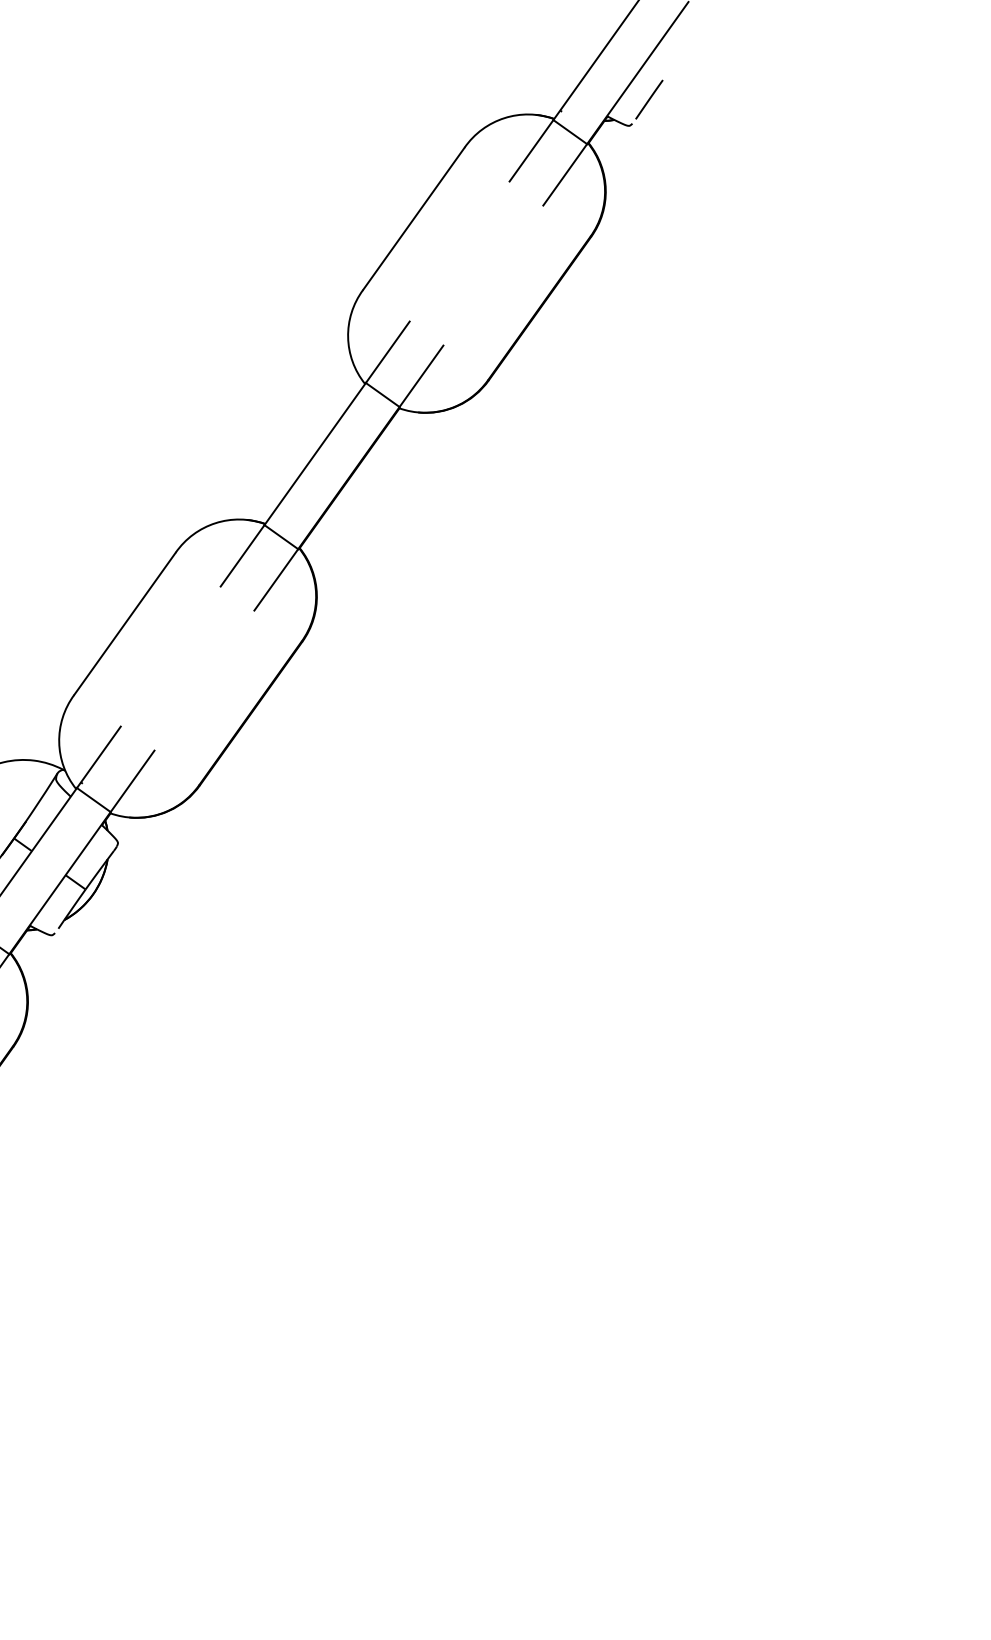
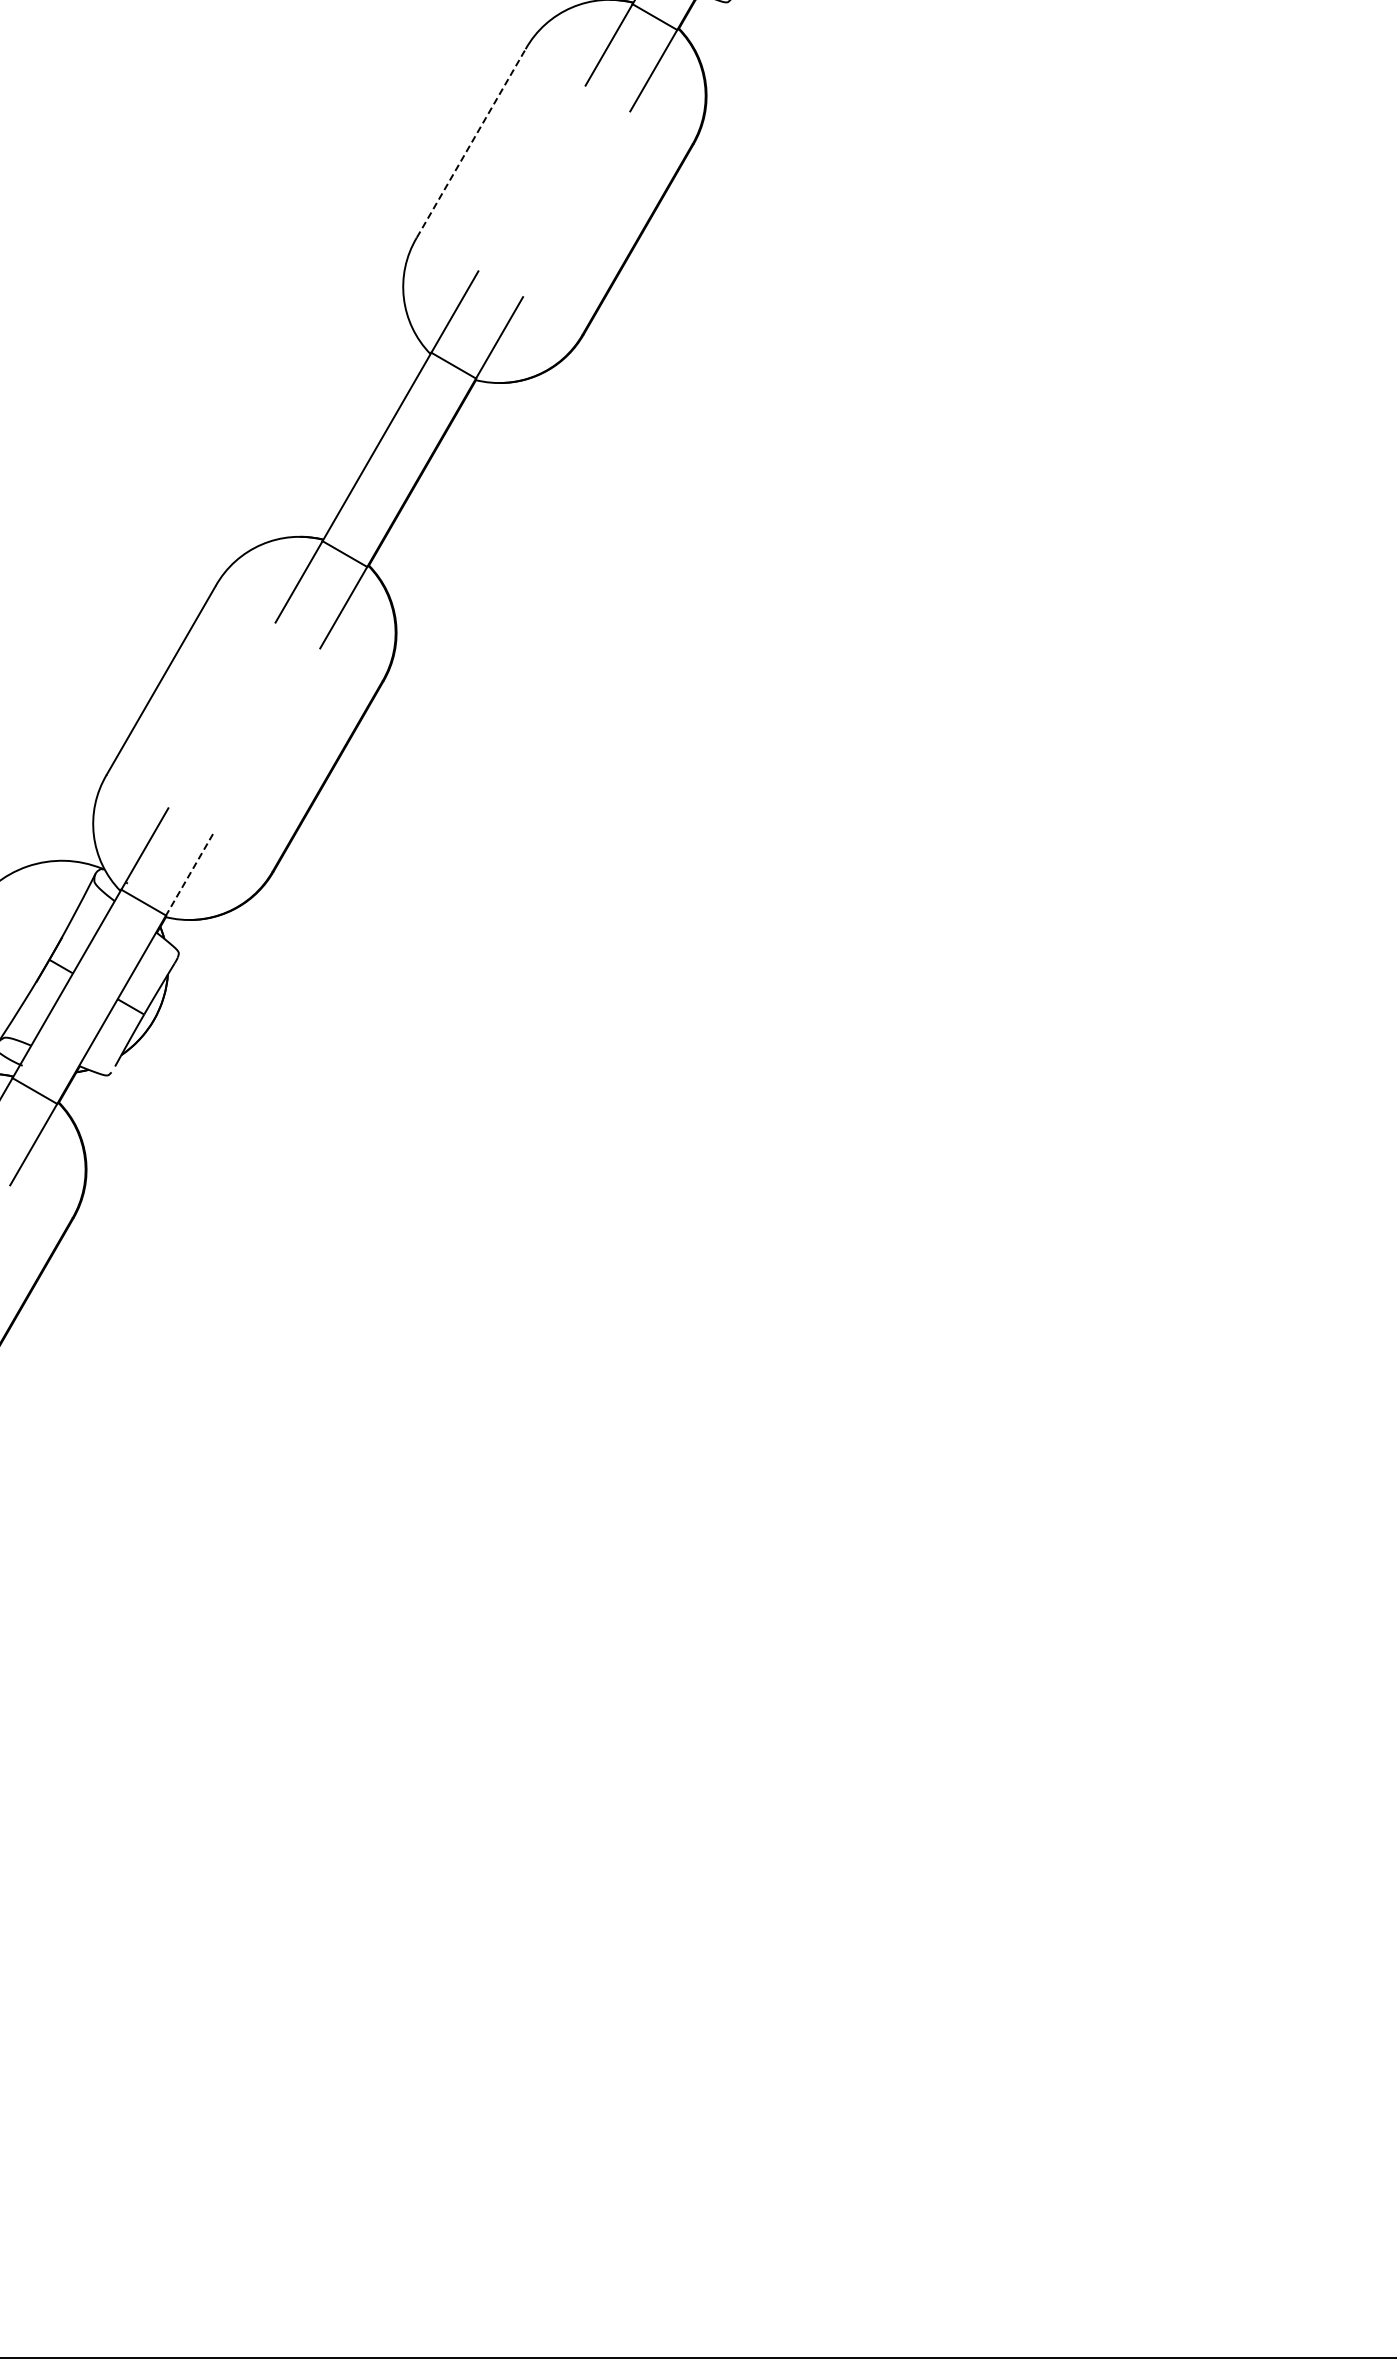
line: (414, 218) -> (471, 143), solid -> dashed
line: (132, 781) -> (189, 875), solid -> dashed

